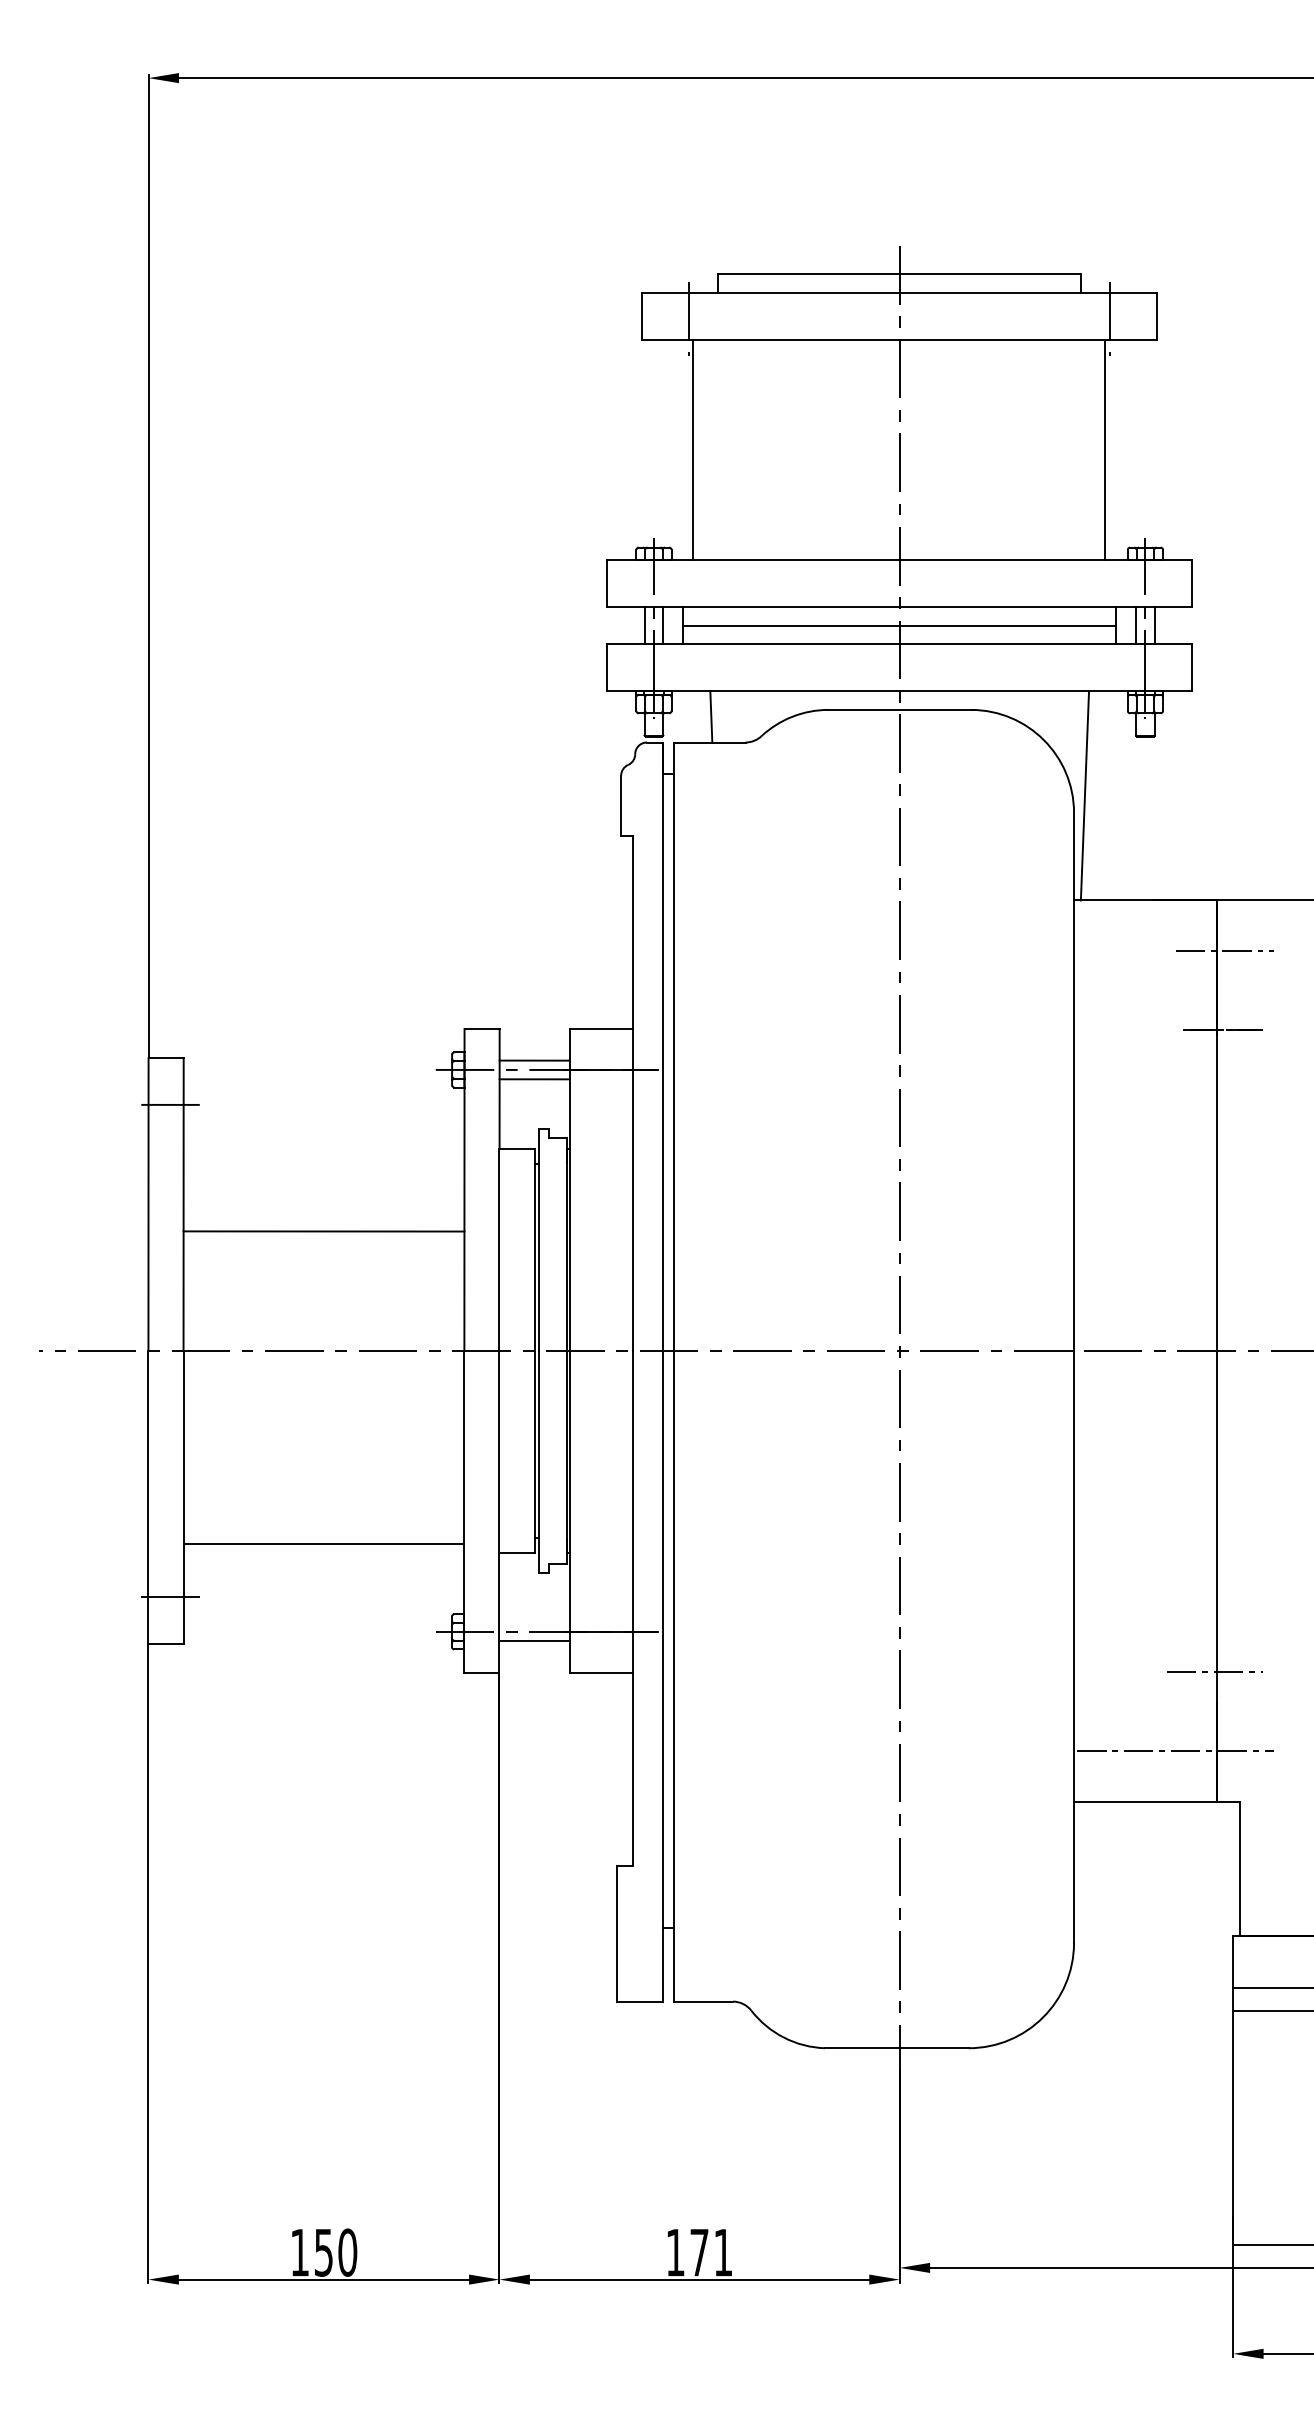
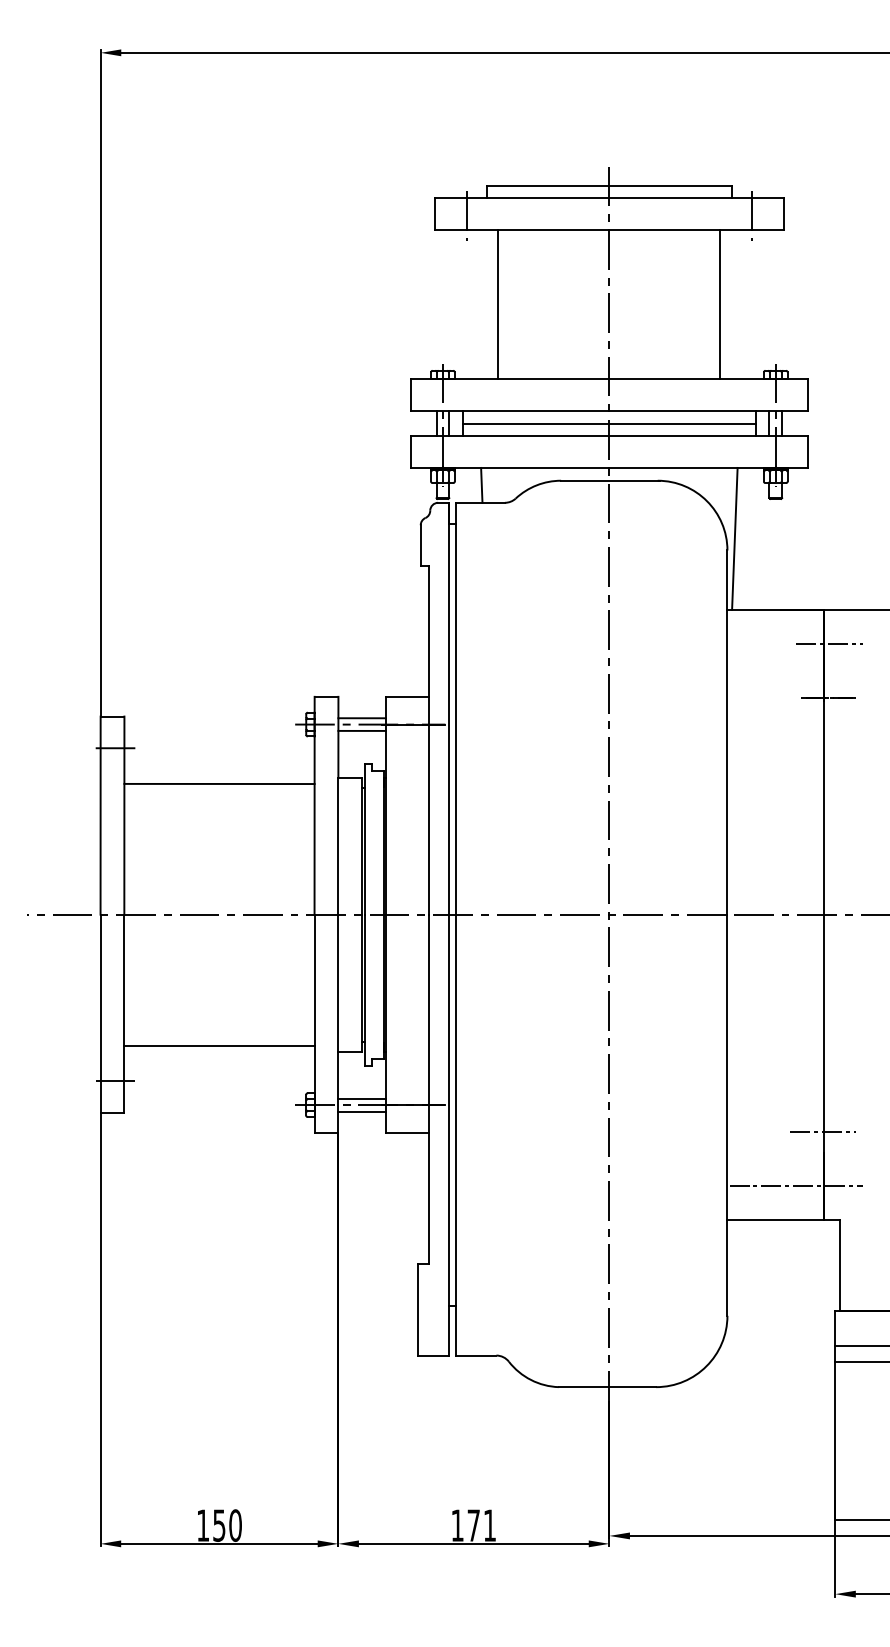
line: (693, 449) -> (498, 304), moved
line: (1105, 449) -> (720, 304), moved
line: (324, 1230) -> (219, 783), moved
line: (533, 1622) -> (361, 1098), added

